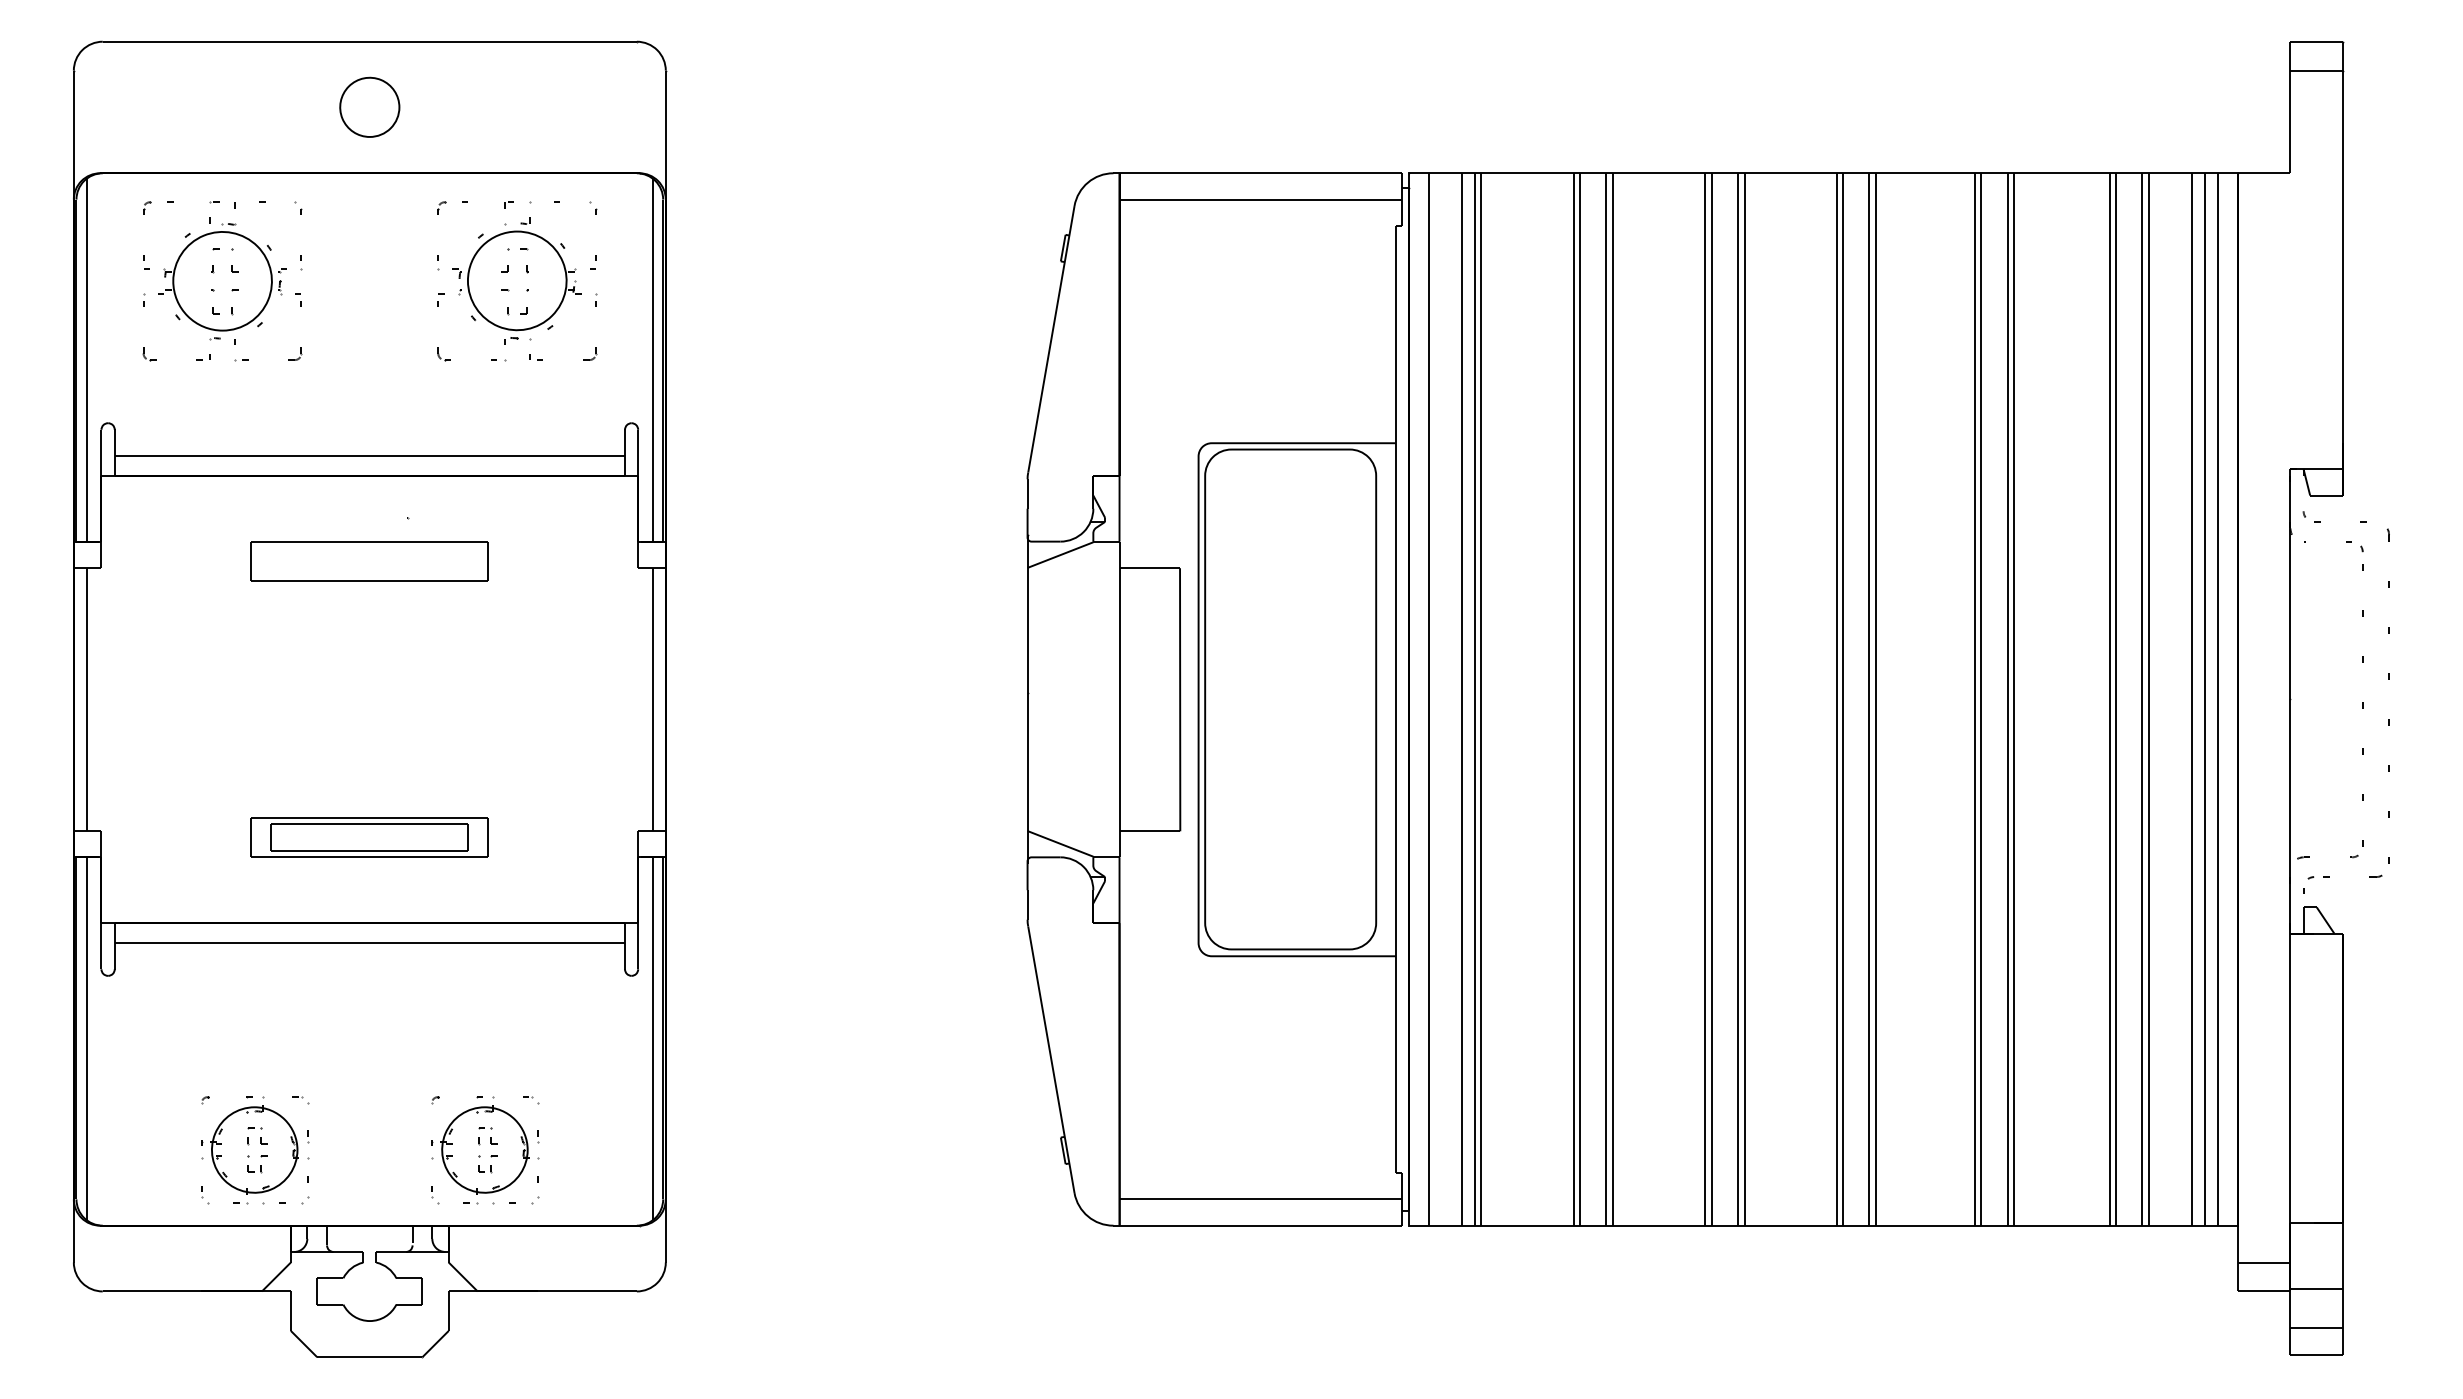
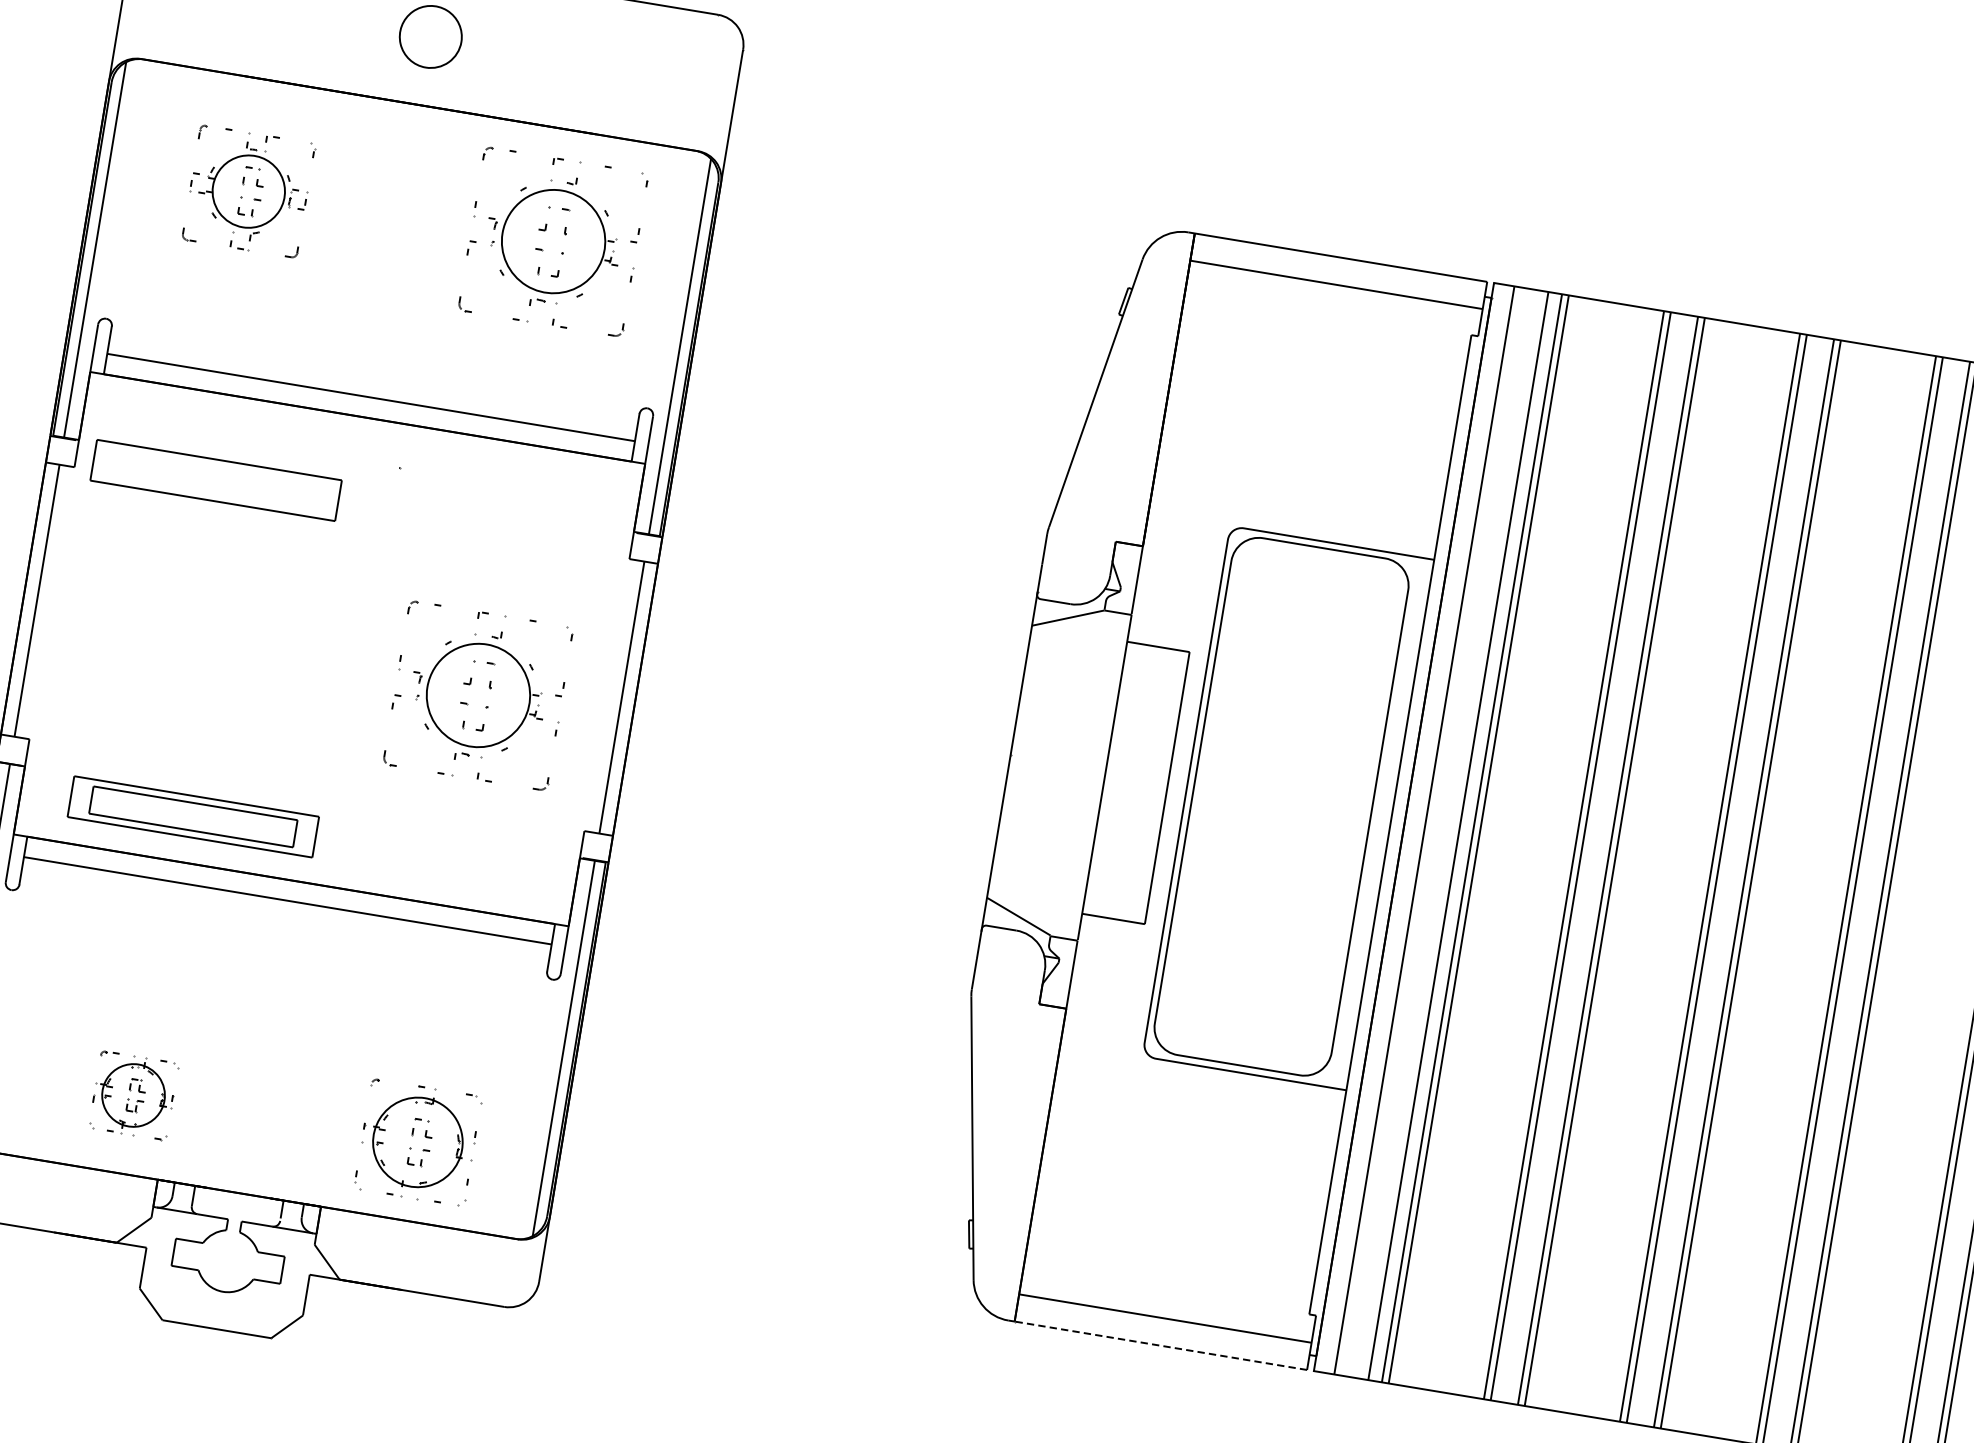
part: (222, 281) -> (248, 191), size x0.7
part: (369, 561) -> (215, 480), moved
part: (517, 720) -> (478, 696), added
part: (369, 837) -> (193, 816), moved
part: (255, 1150) -> (134, 1095), size x0.7
part: (485, 1150) -> (418, 1142), moved
line: (1260, 1225) -> (1160, 1345), solid -> dashed

